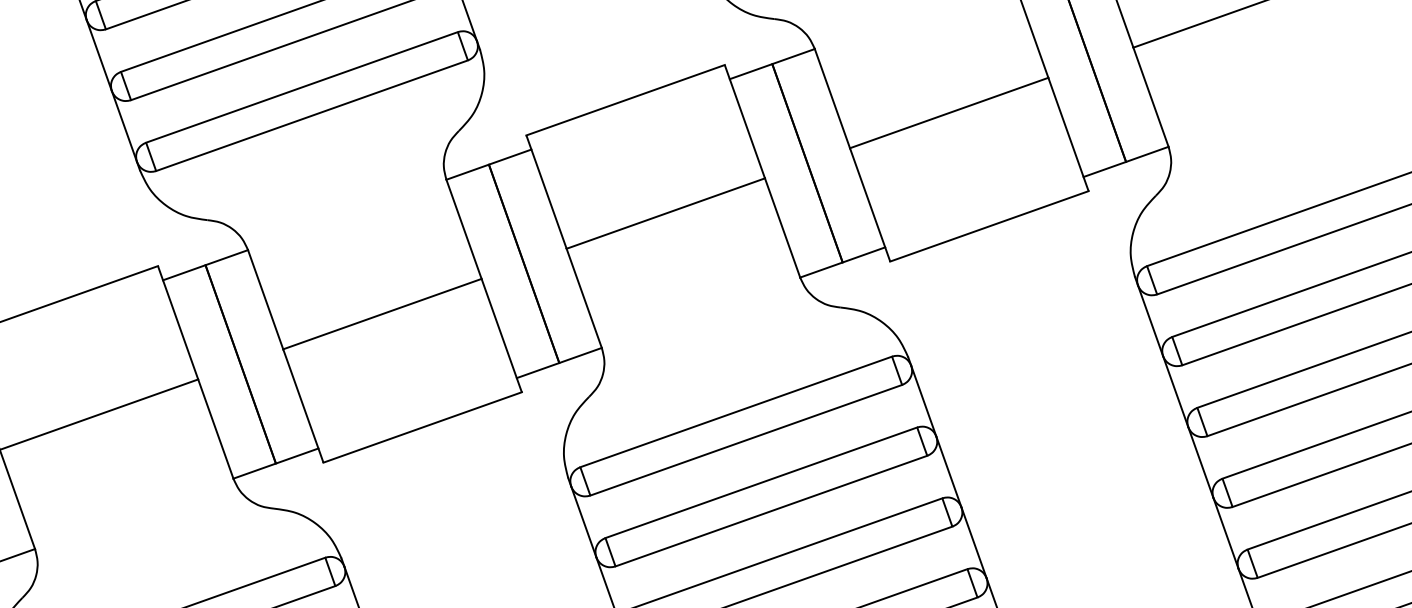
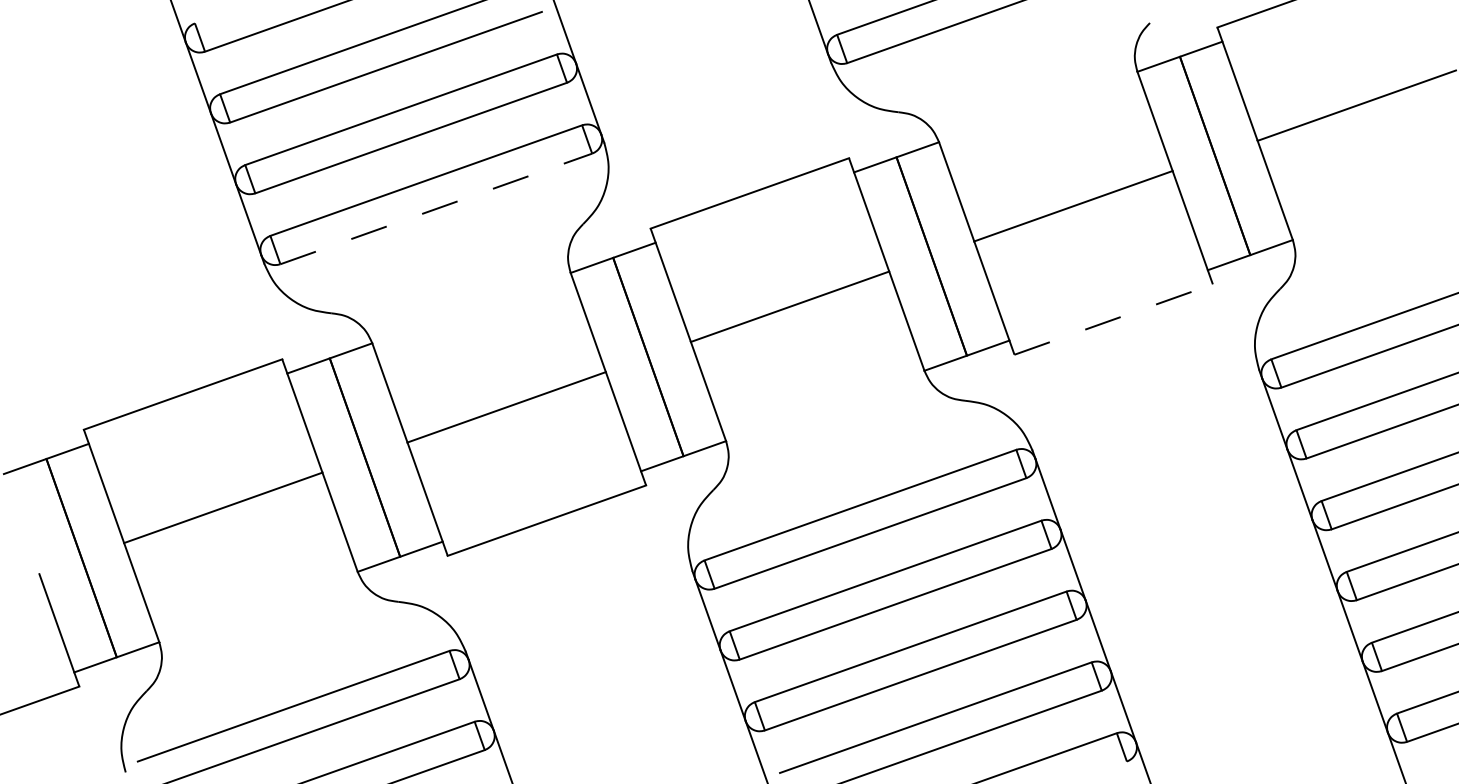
line: (312, 115) -> (436, 208), solid -> dashed
line: (990, 226) -> (1114, 319), solid -> dashed

